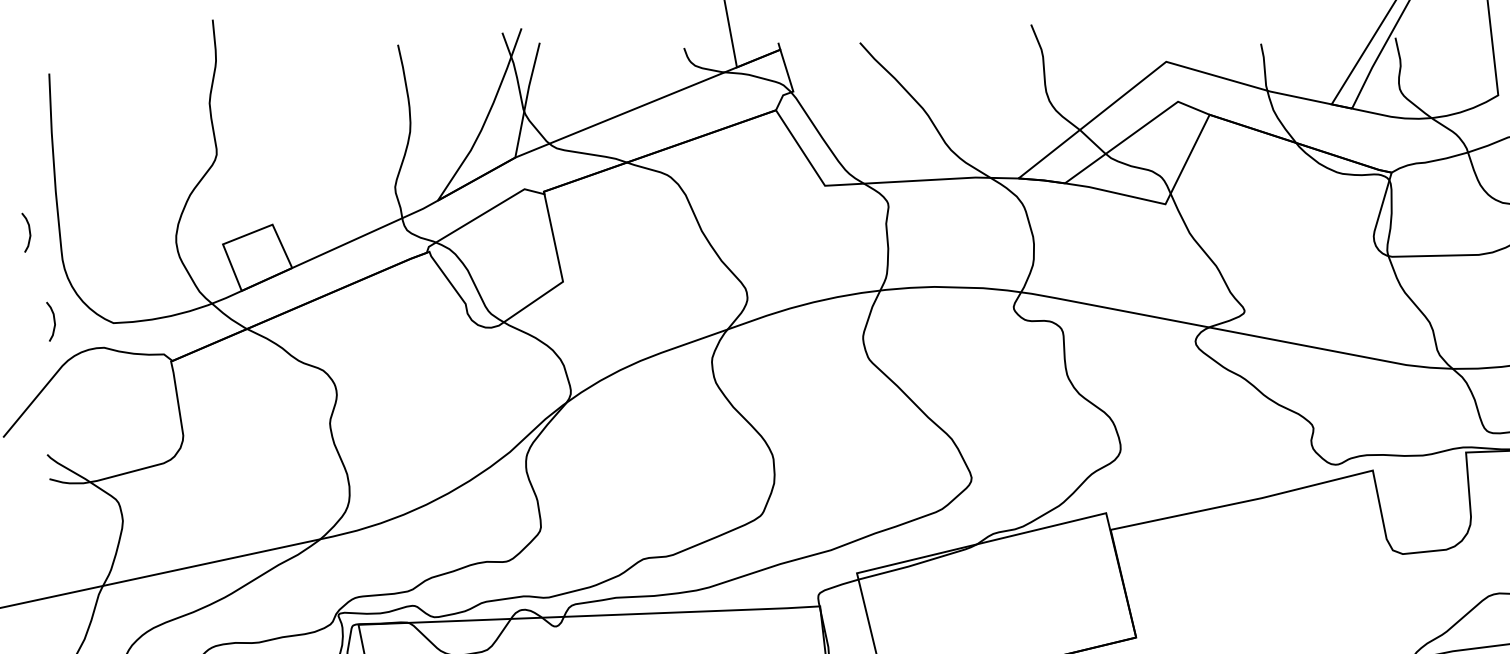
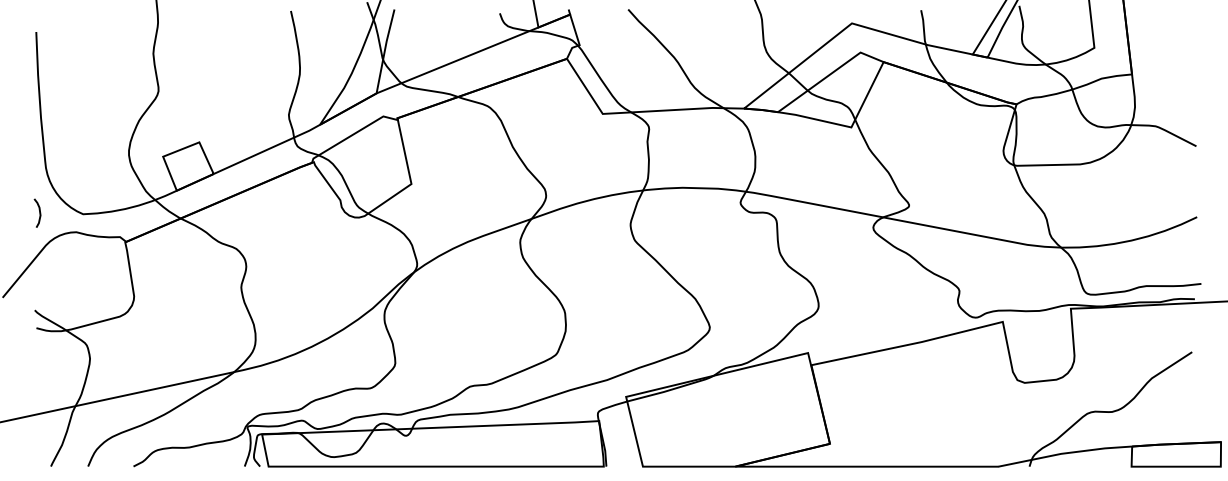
curve: (29, 231) -> (21, 147), removed

